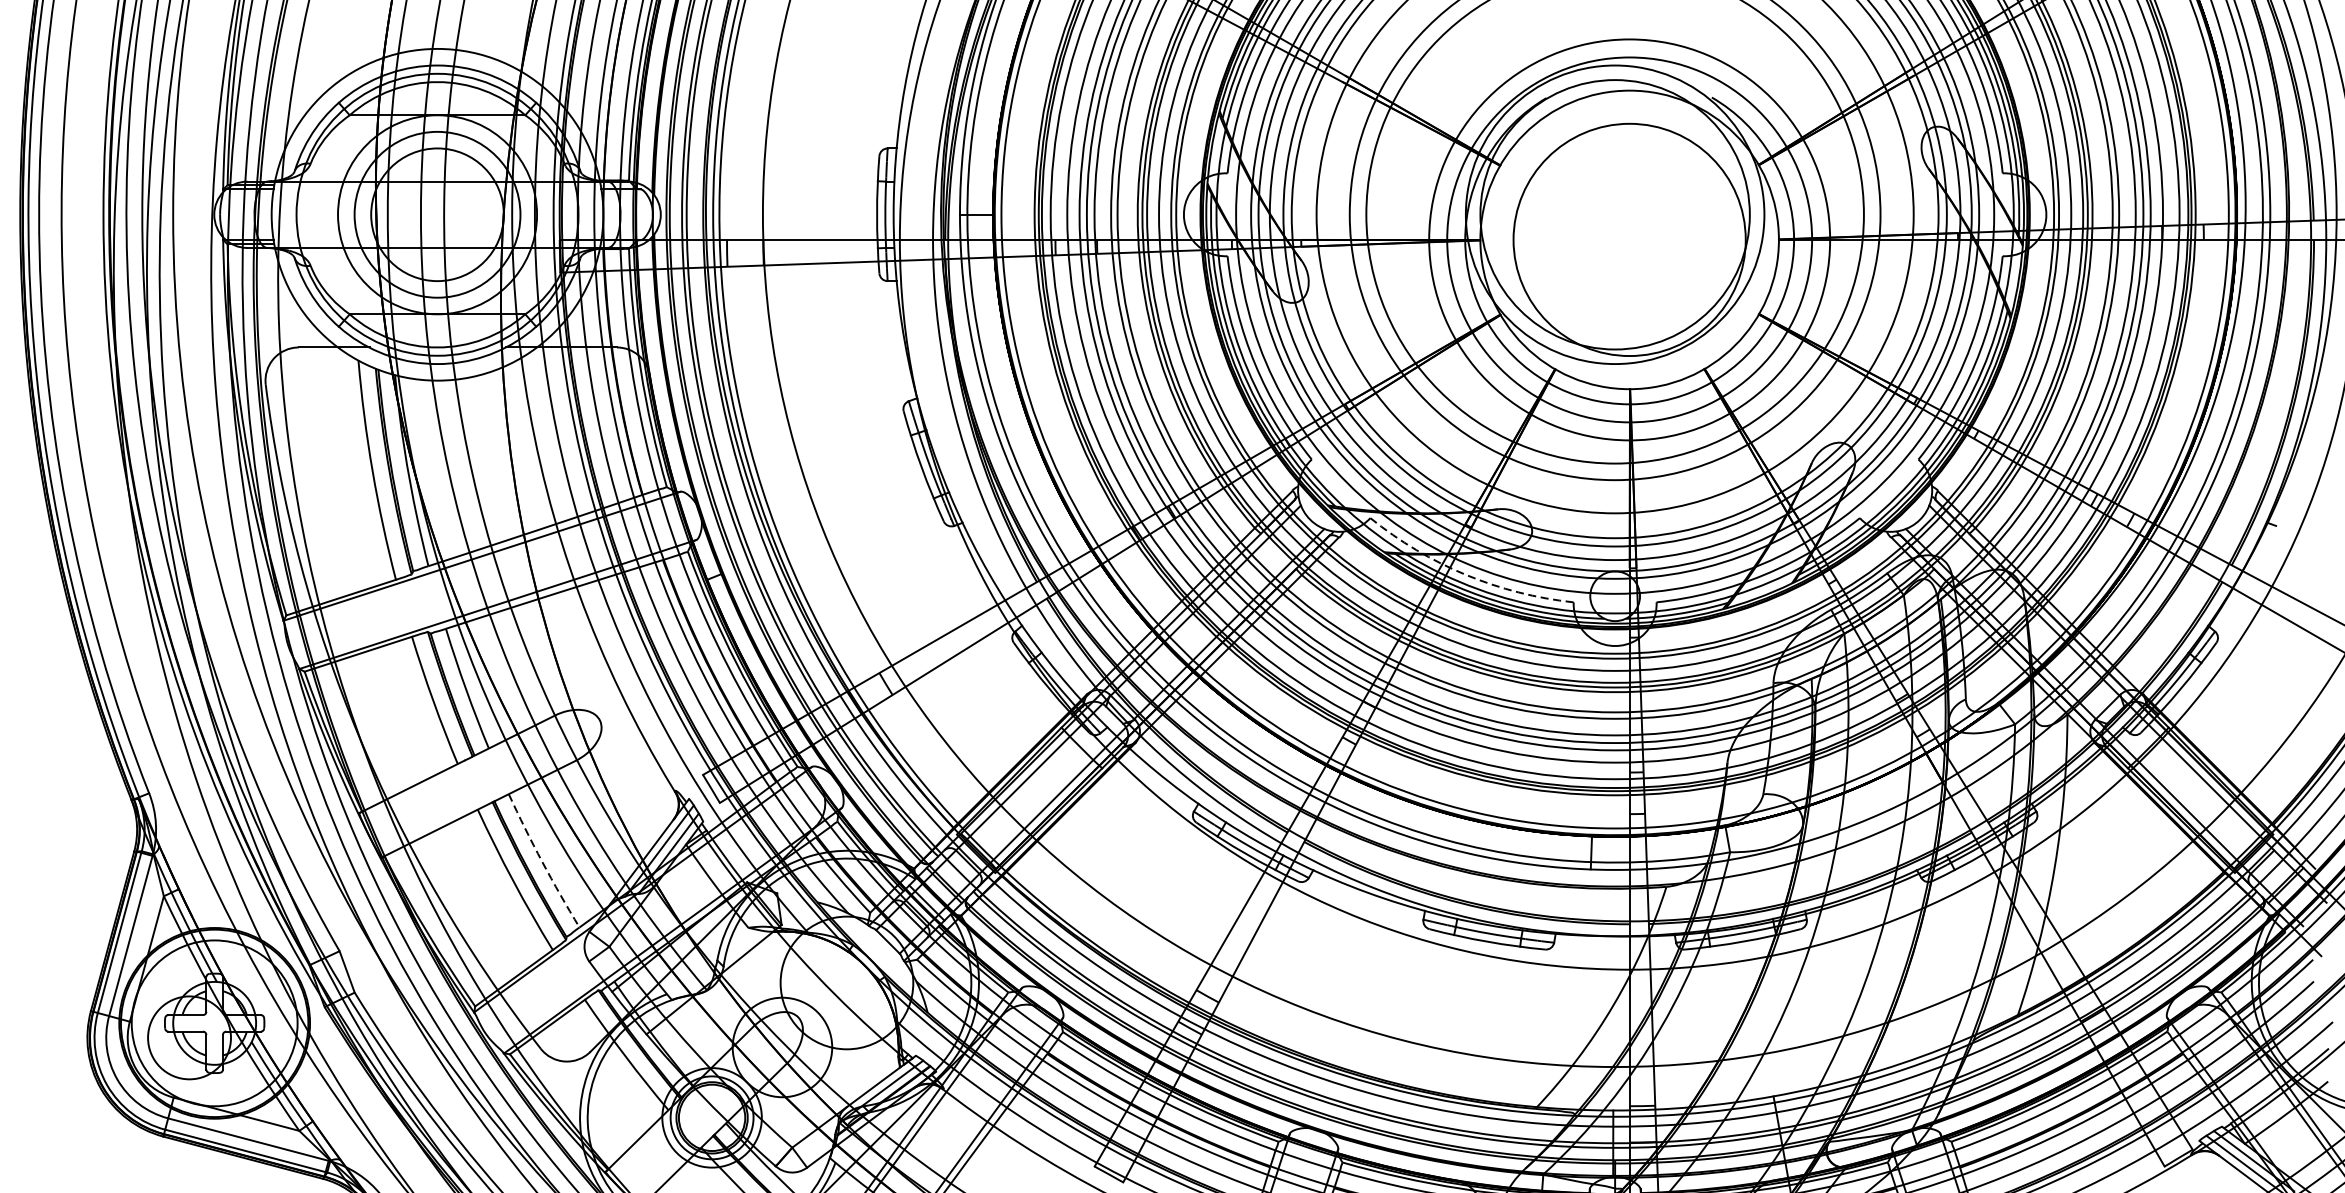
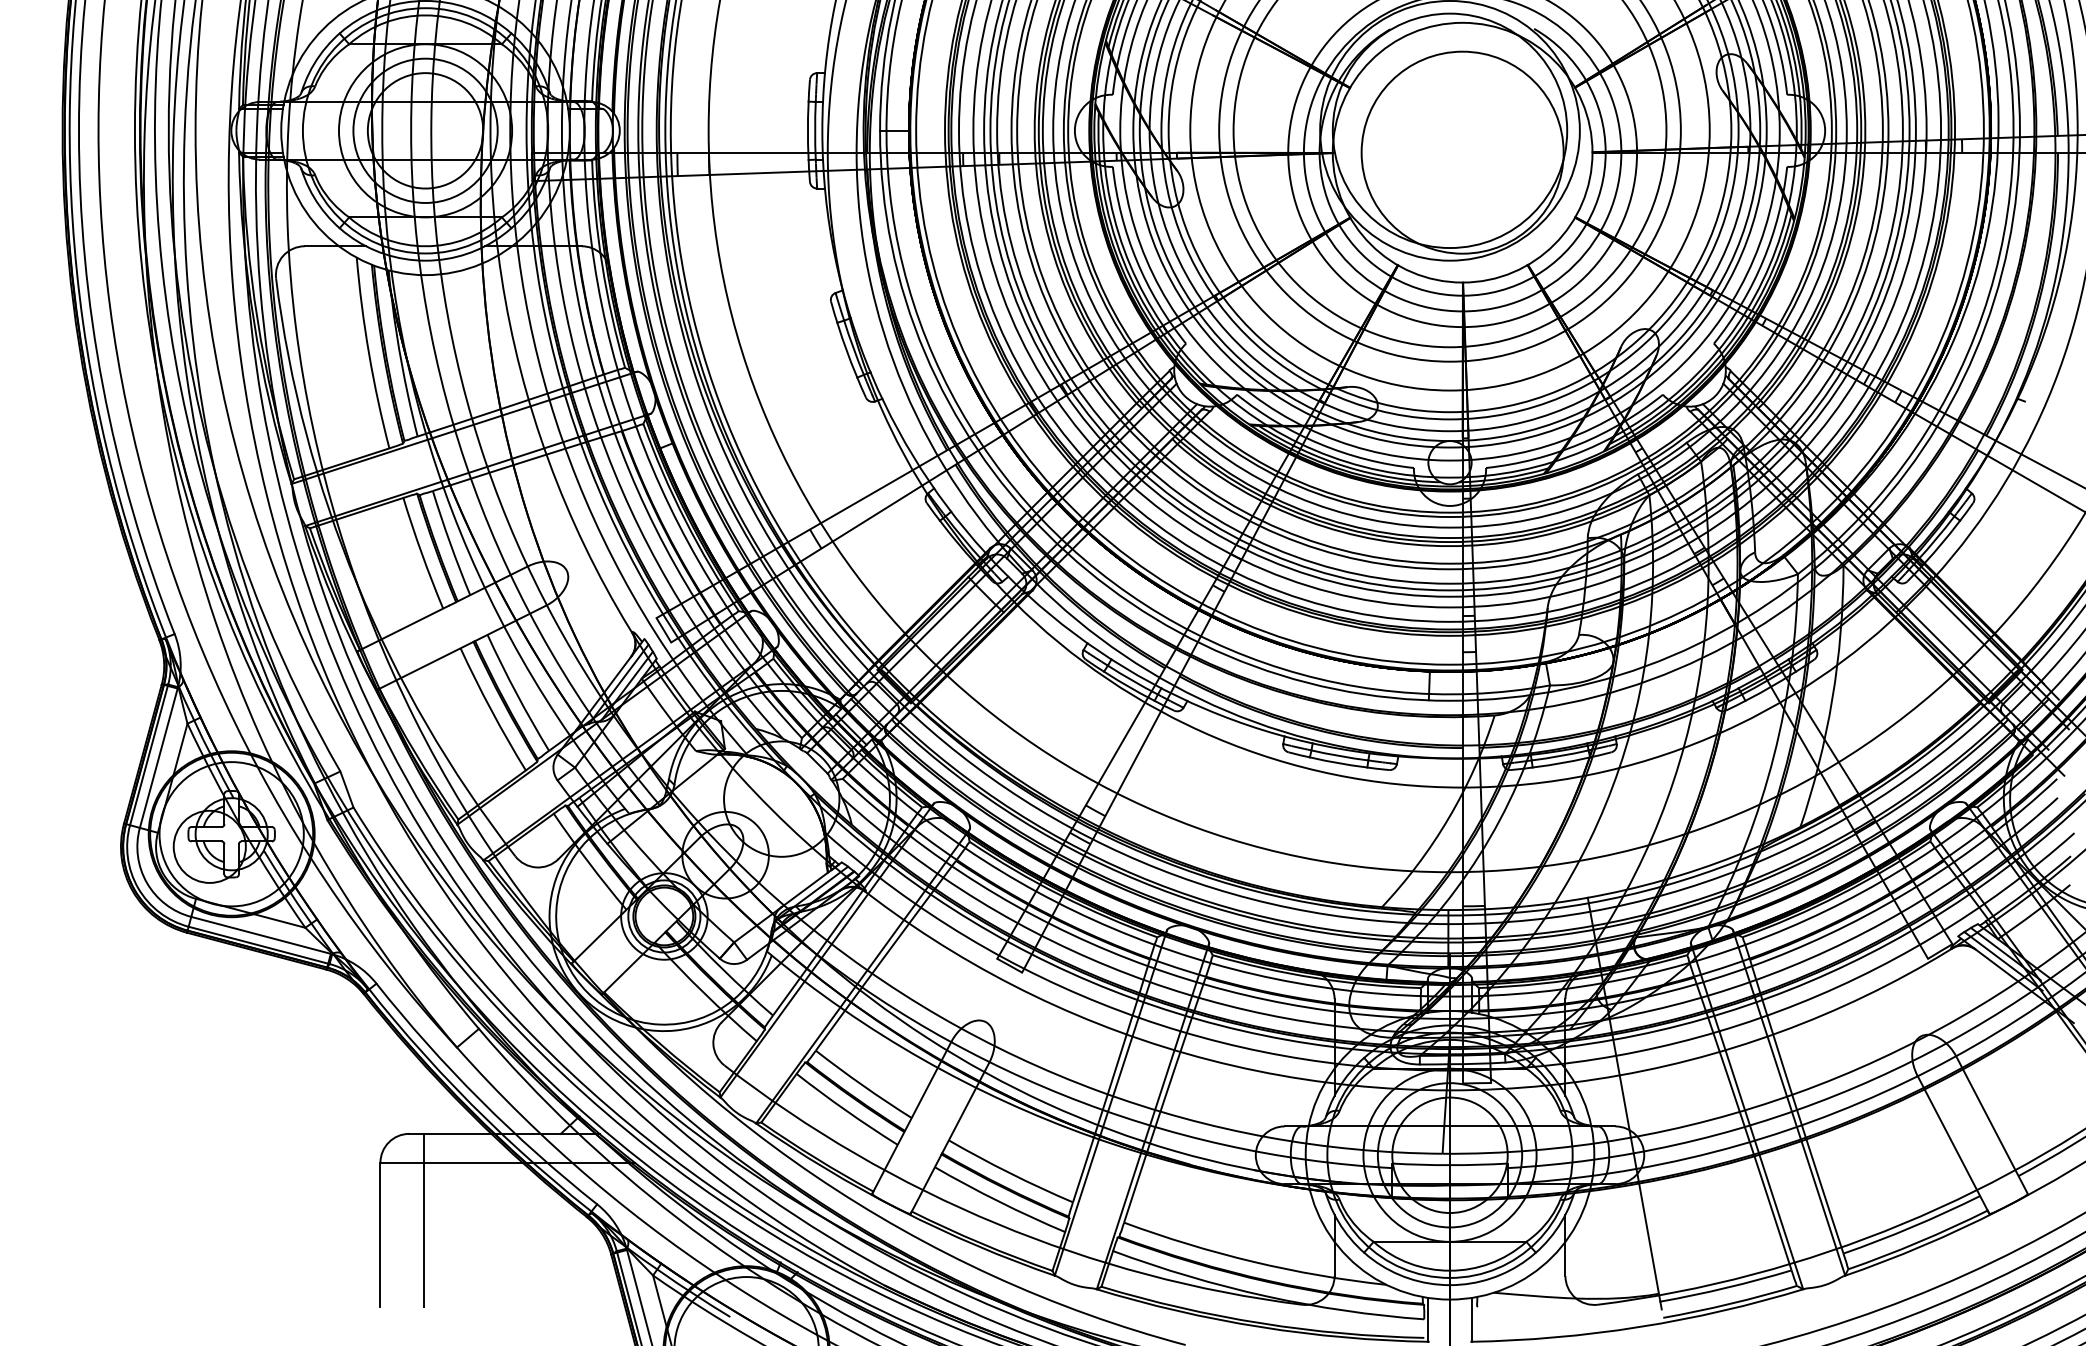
arc: (1466, 575) -> (1320, 444), dashed -> solid
arc: (542, 861) -> (516, 693), dashed -> solid

